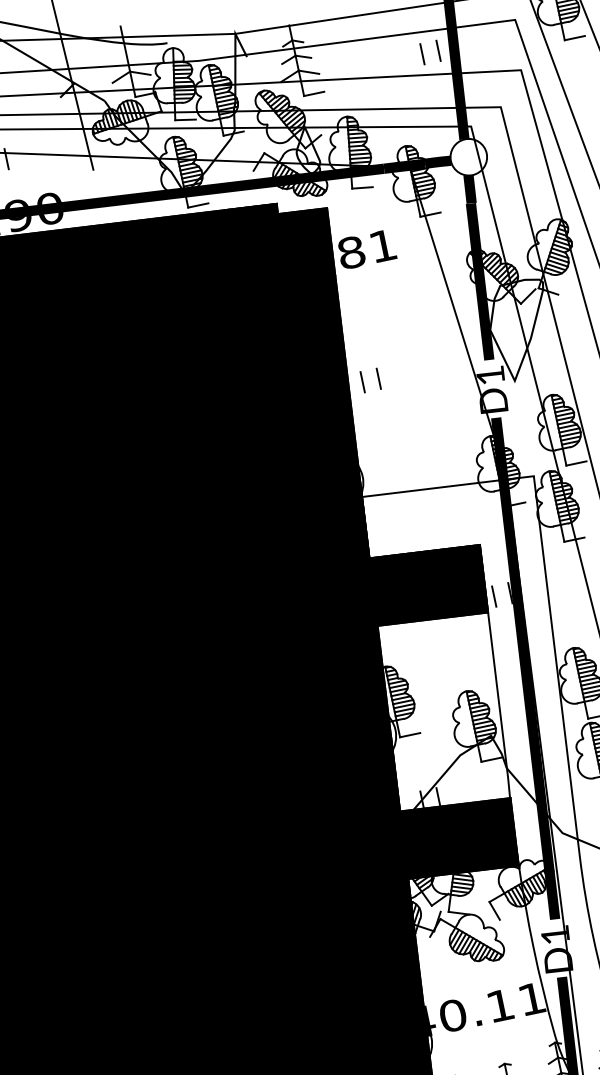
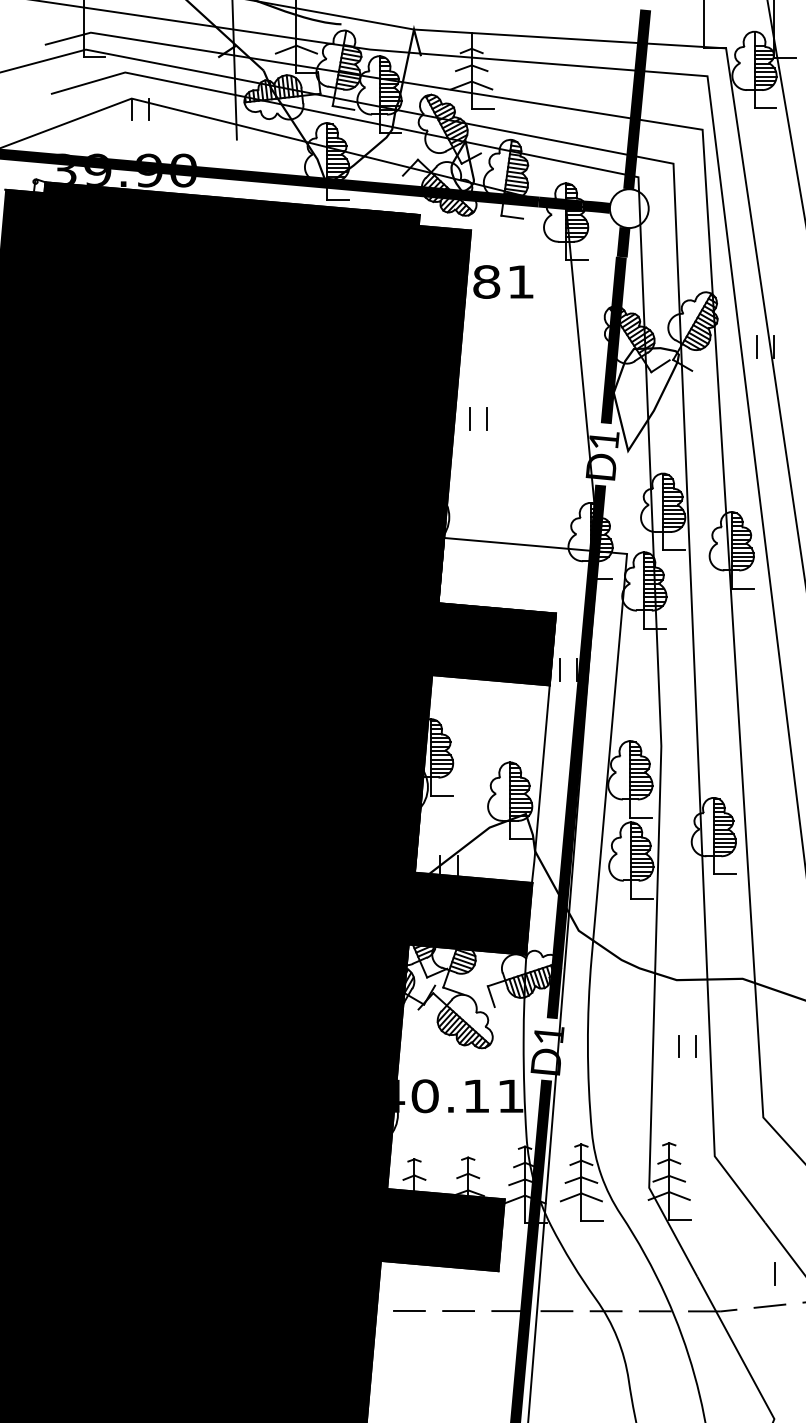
line: (437, 50) -> (620, 91), removed
line: (422, 54) -> (603, 91), removed

